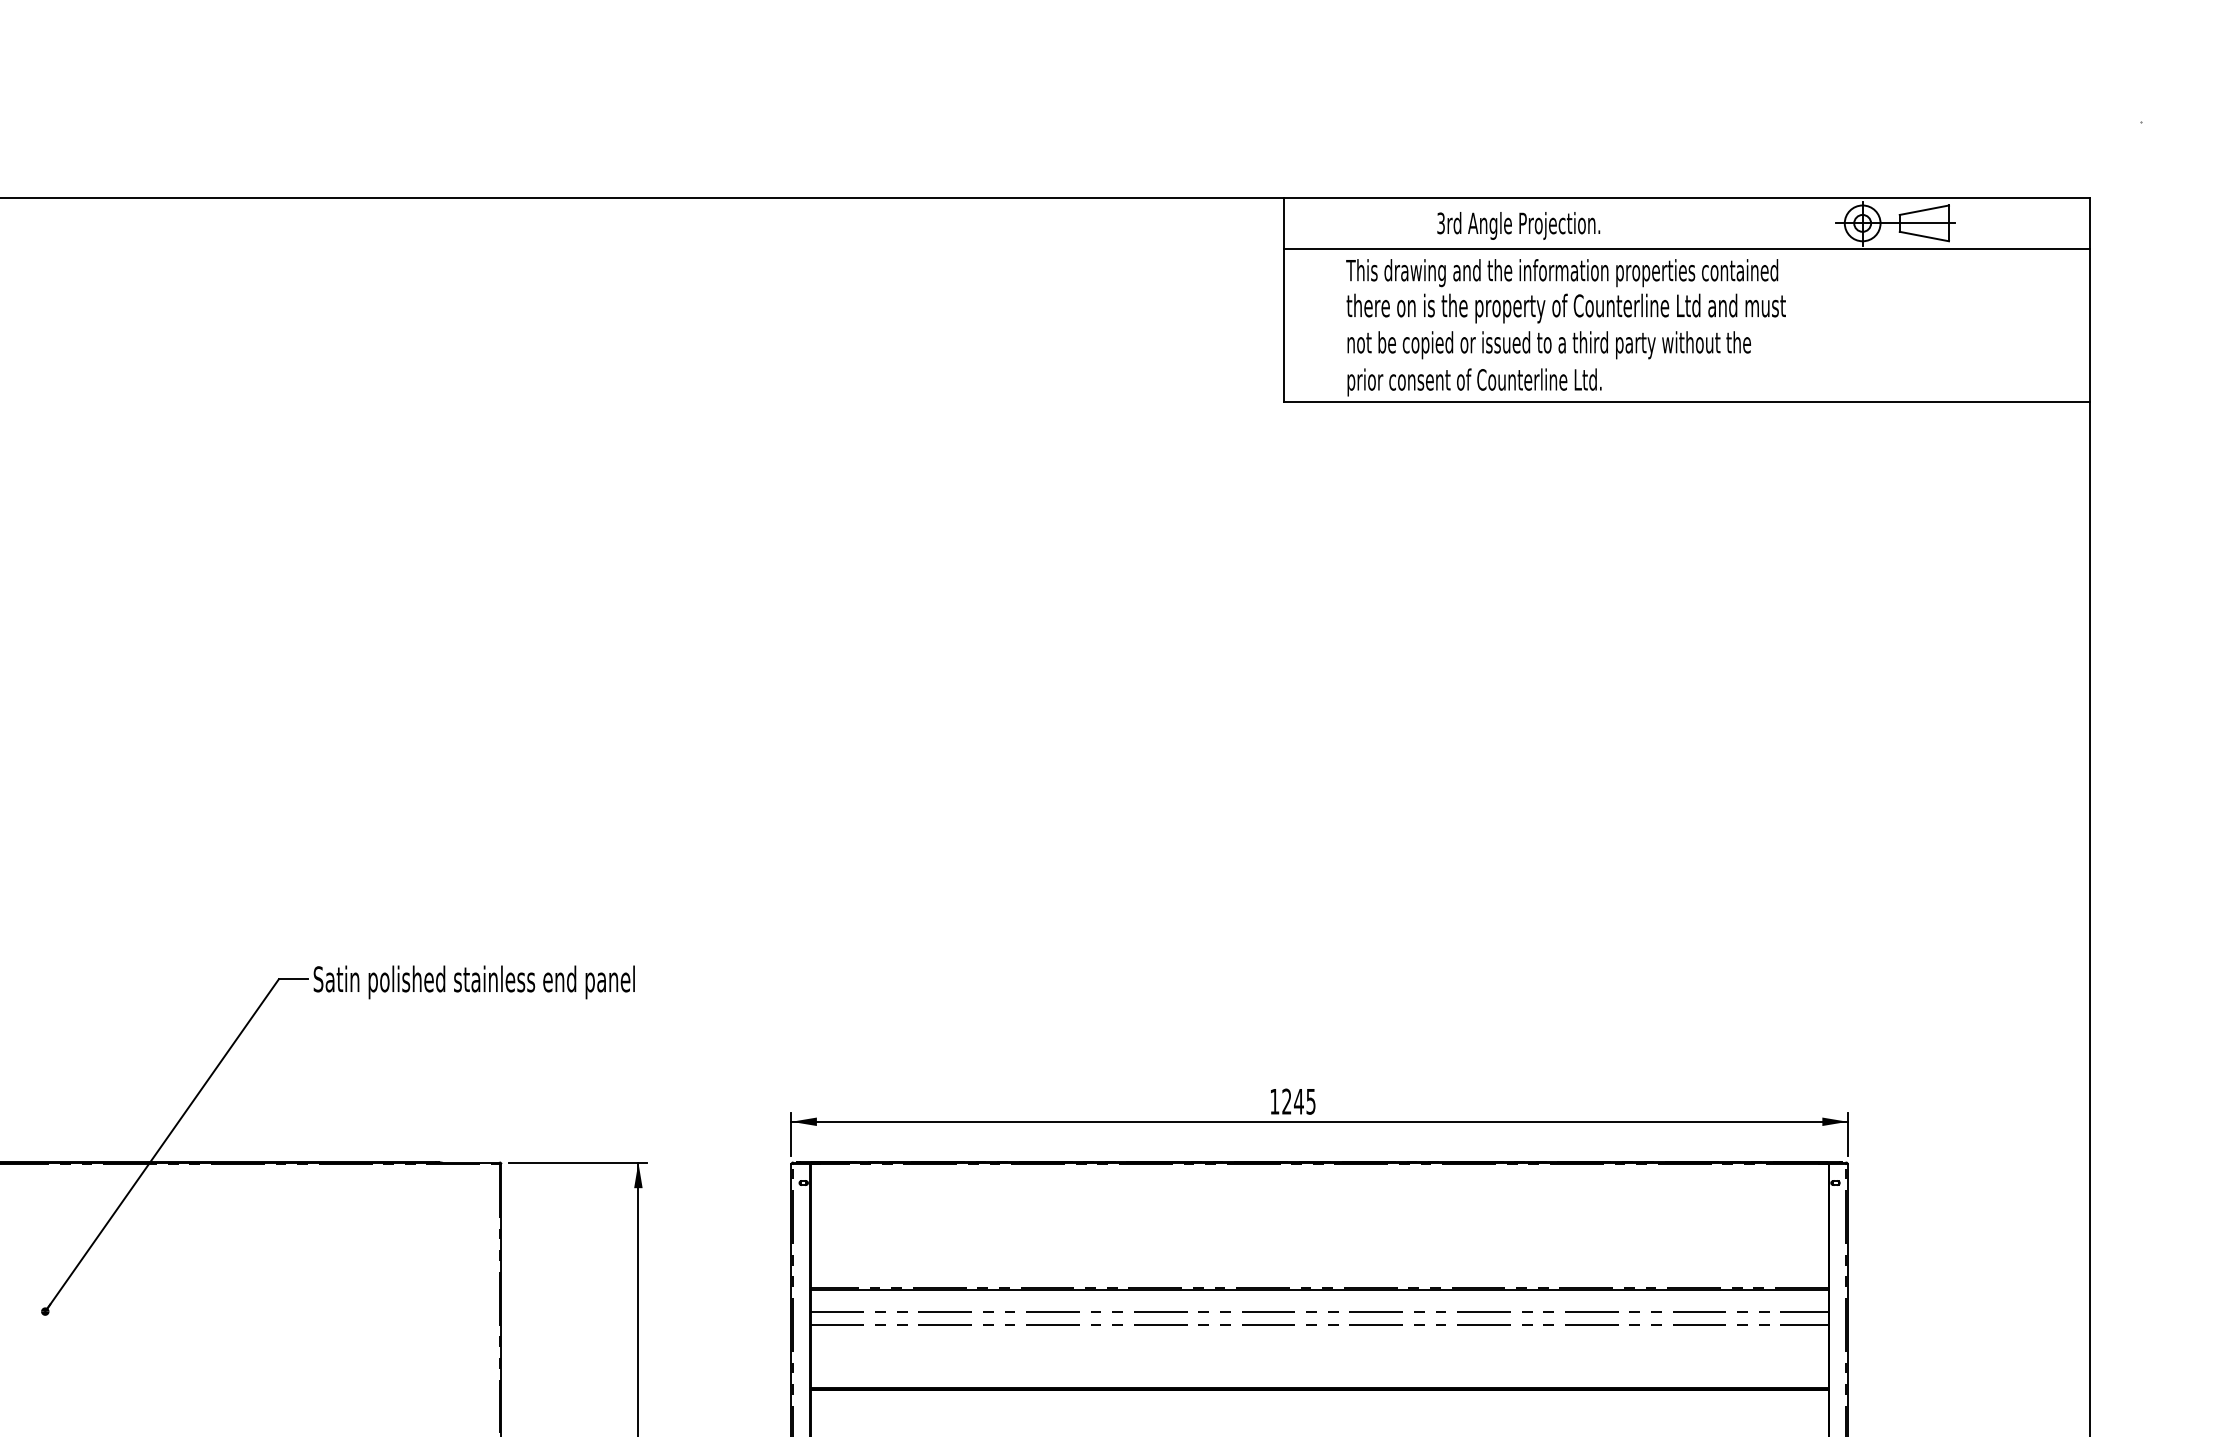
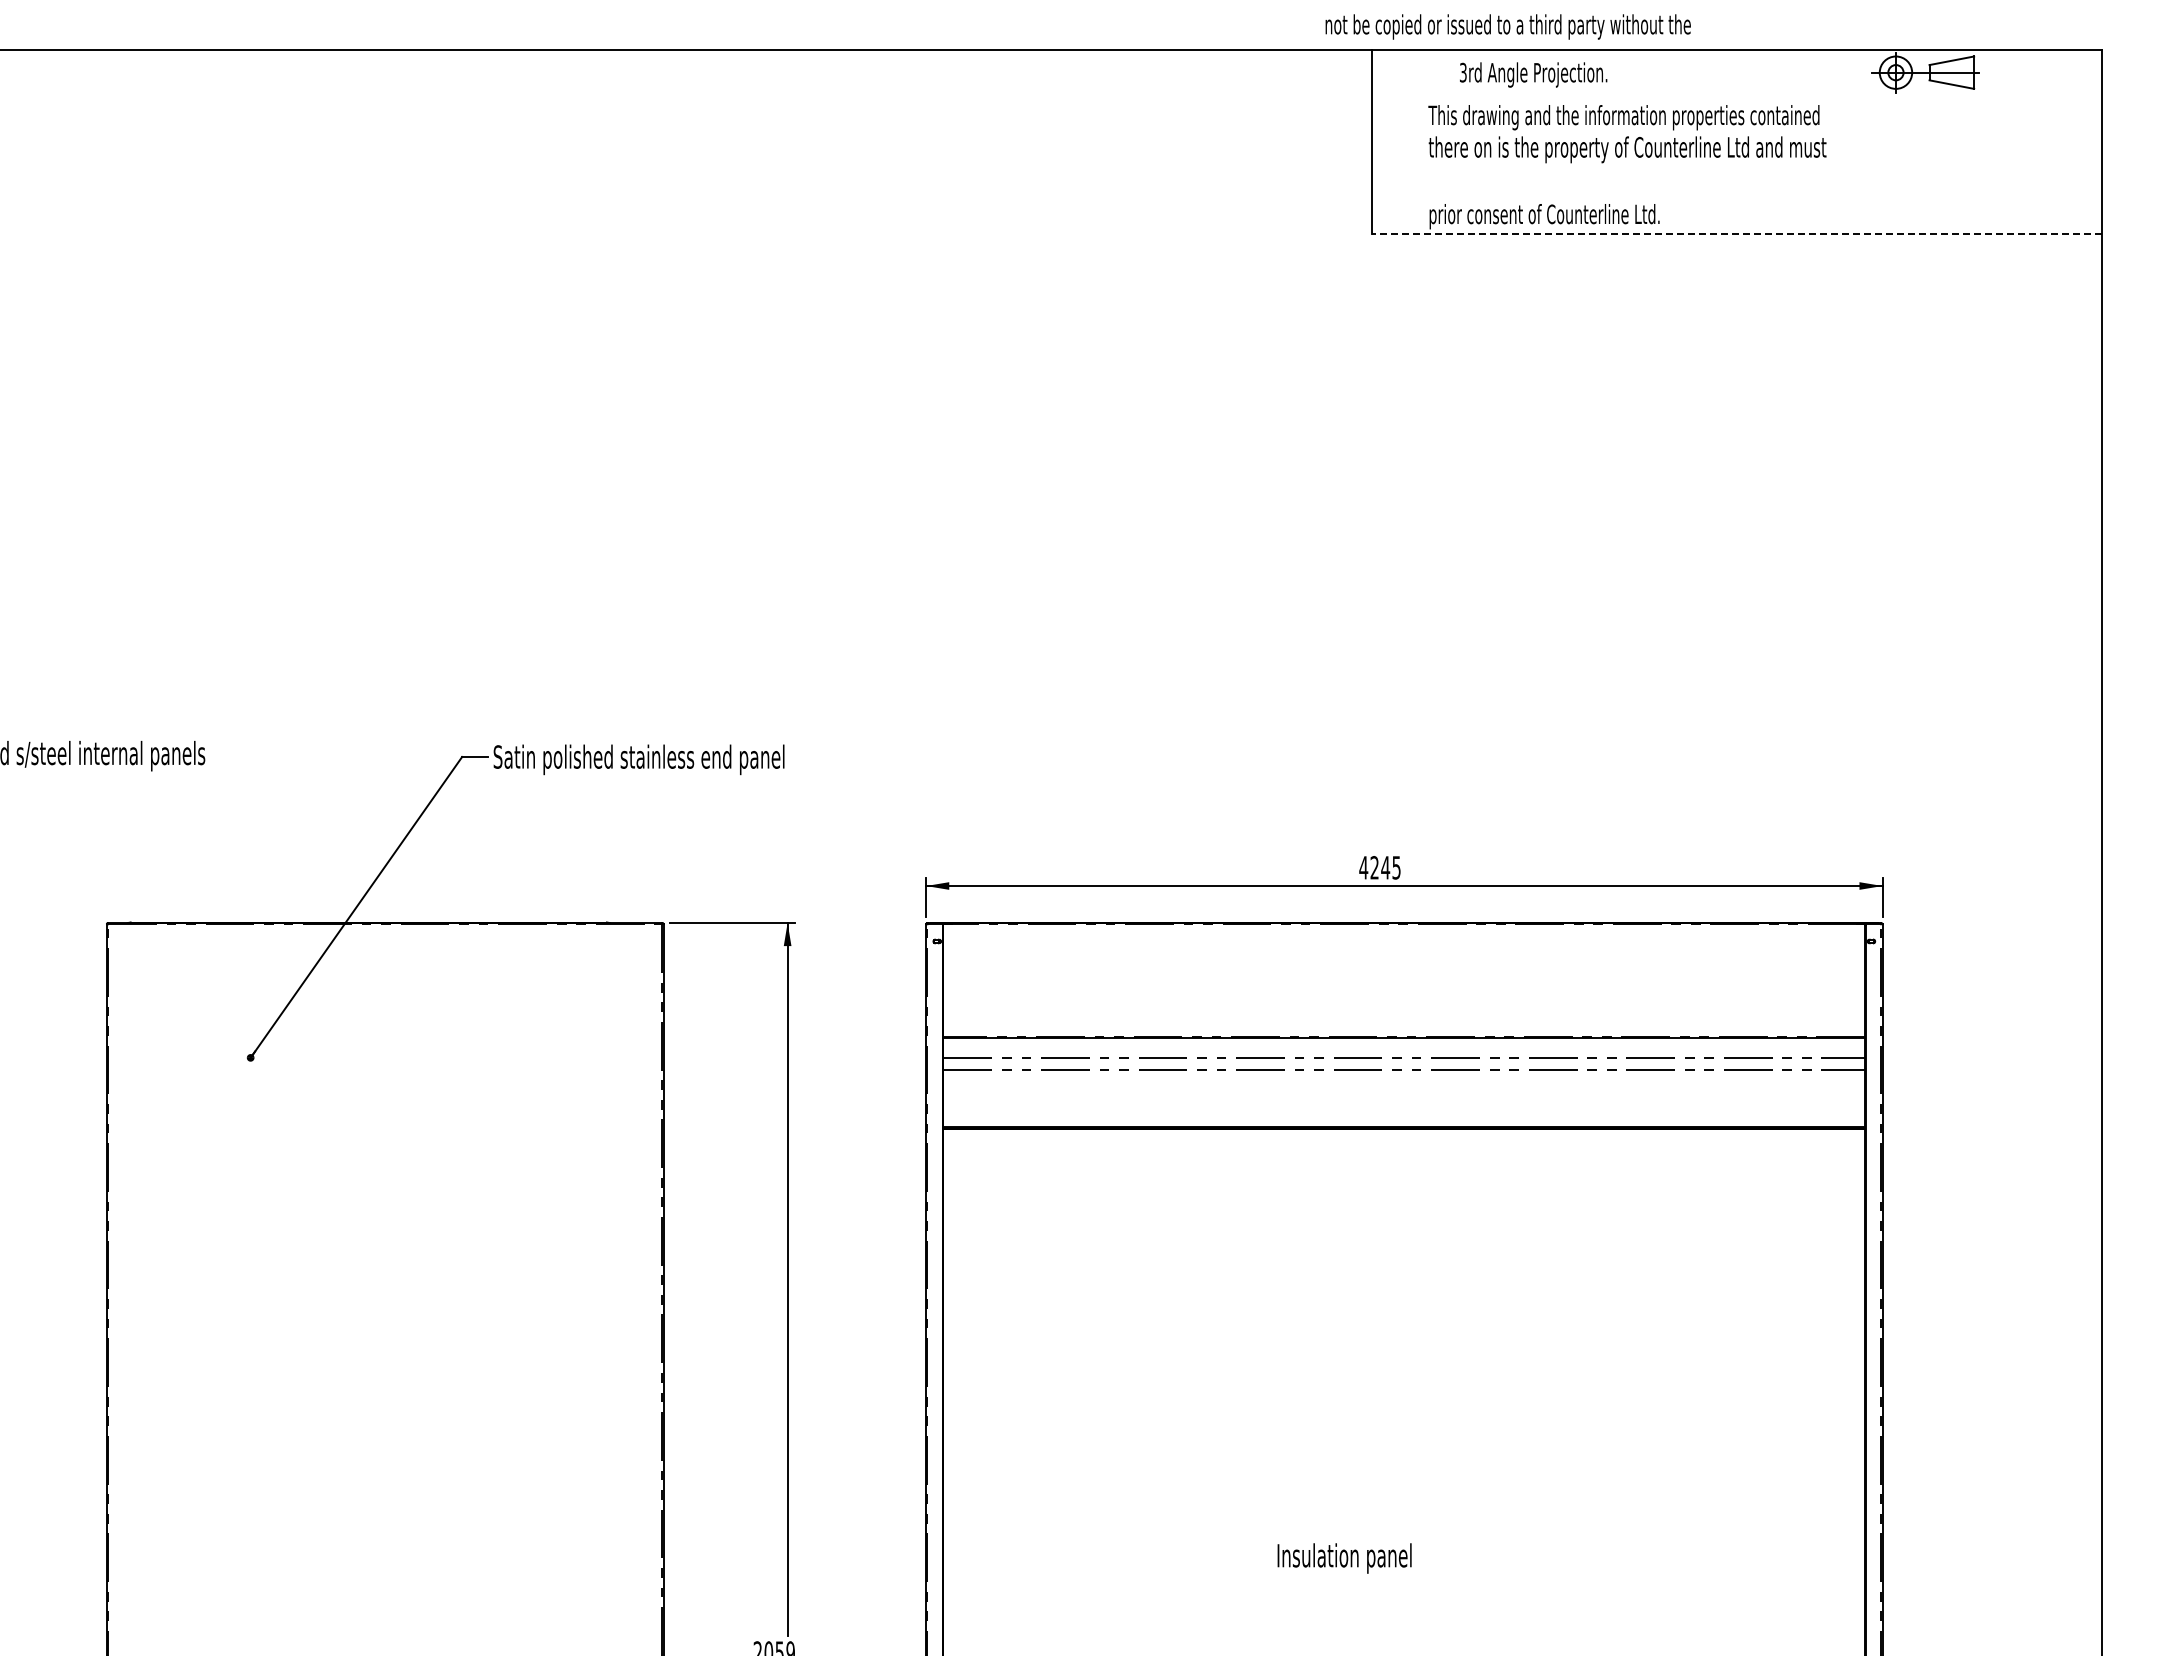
text: (1518, 225) -> (1533, 74), moved
line: (1686, 248) -> (1736, 95), removed
text: (1548, 344) -> (1507, 26), moved
line: (1687, 402) -> (1737, 234), solid -> dashed
text: (1274, 1101) -> (1363, 867), 1245 -> 4245

